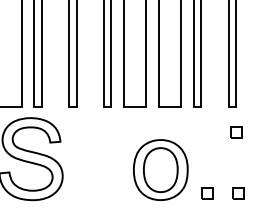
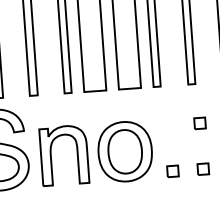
part: (236, 132) -> (200, 122), moved
part: (111, 169) -> (76, 154), added

